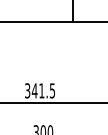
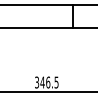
text: (42, 90) -> (48, 82), 341.5 -> 346.5

